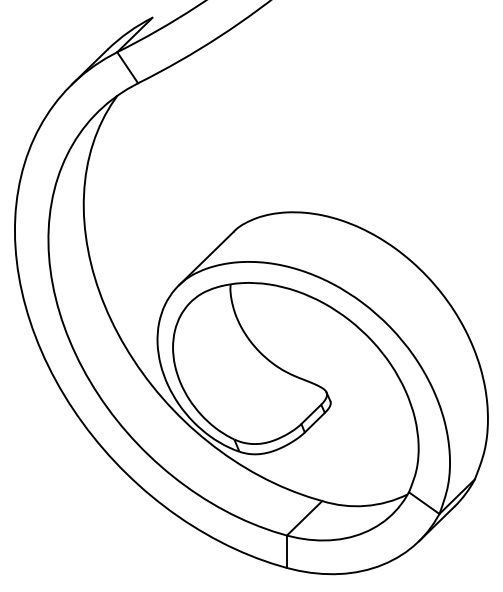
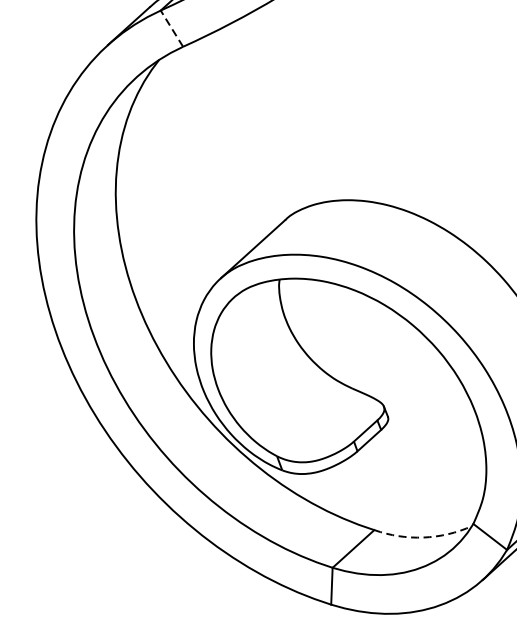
line: (127, 67) -> (171, 28), solid -> dashed
arc: (365, 505) -> (423, 537), solid -> dashed

